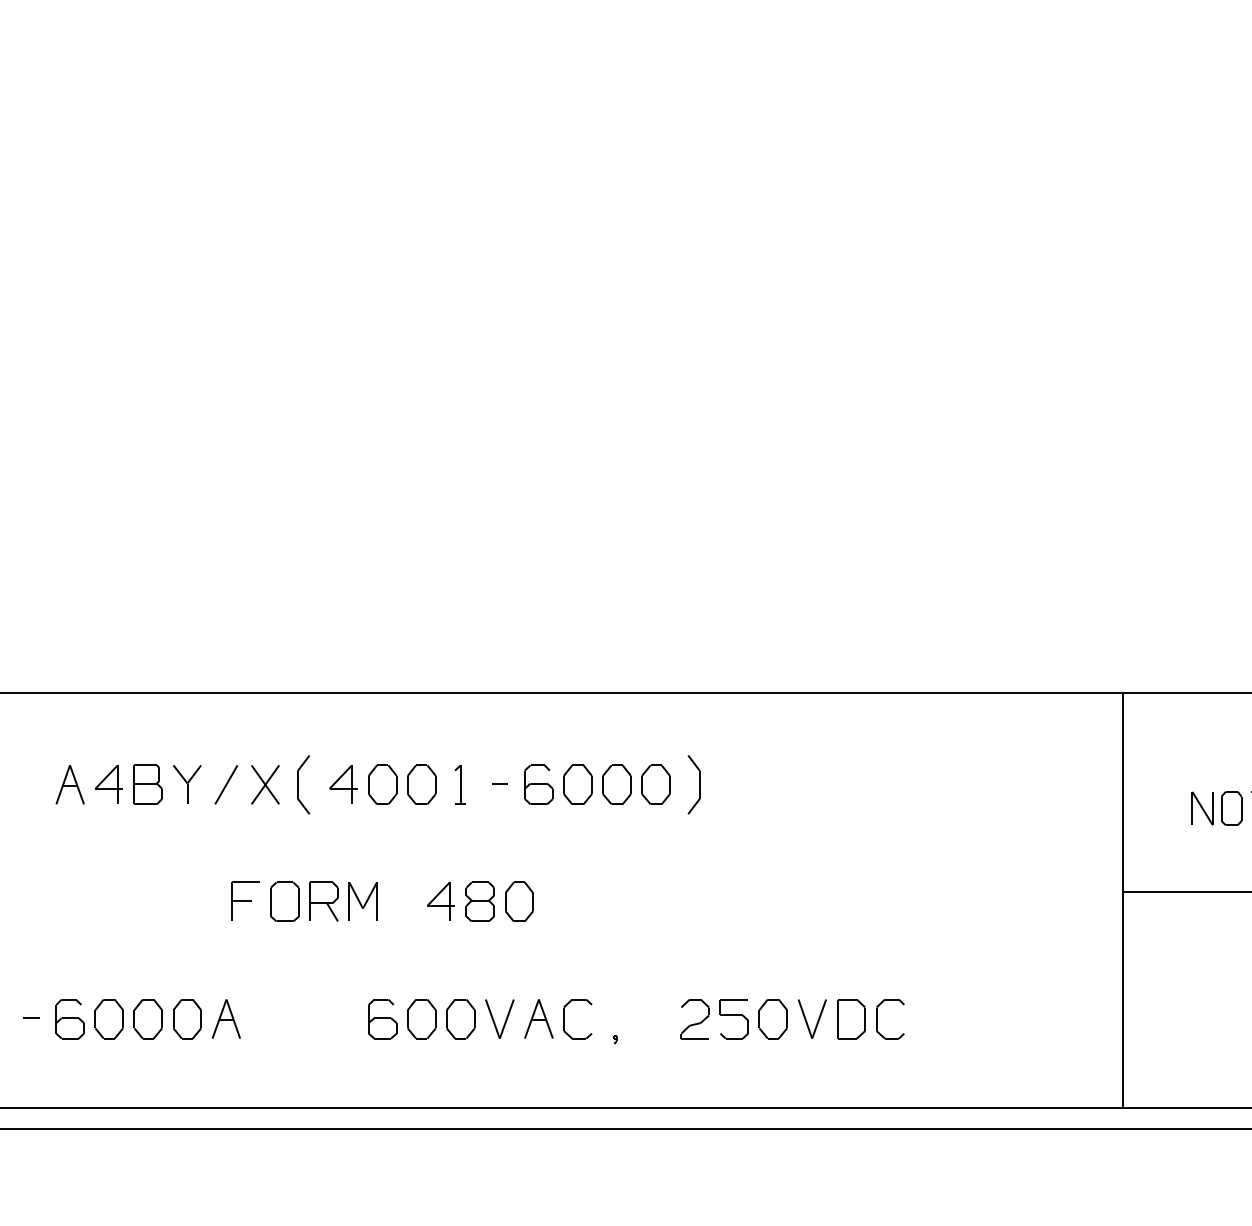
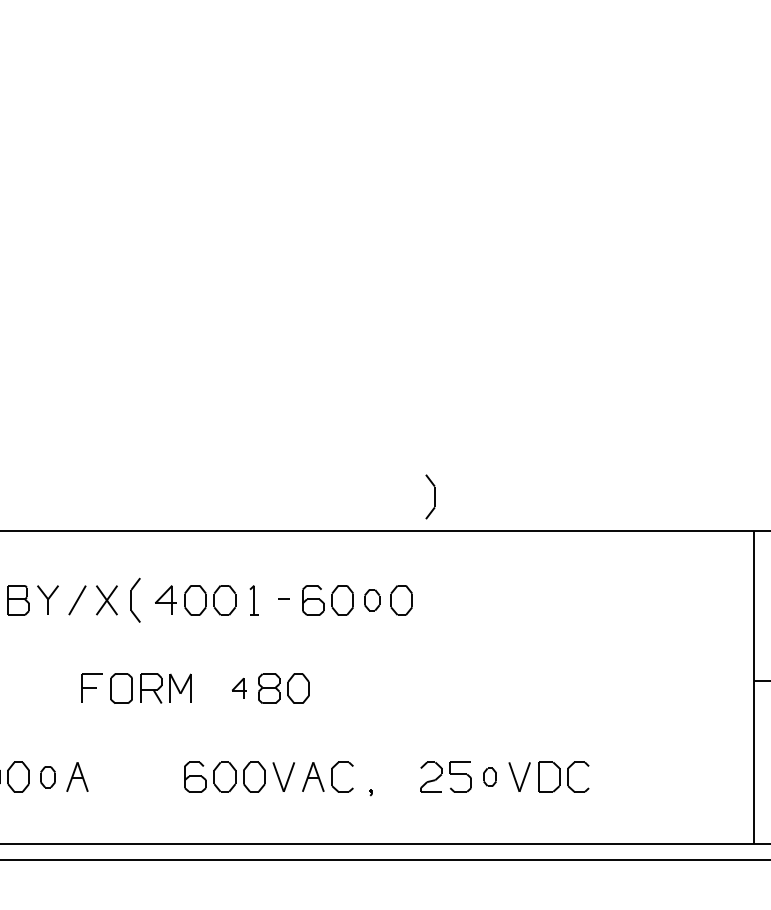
part: (616, 784) -> (371, 600), size x0.7
part: (693, 784) -> (429, 496), moved
part: (440, 901) -> (239, 688), size x0.7
part: (187, 1019) -> (48, 777), size x0.7
part: (772, 1019) -> (489, 777), size x0.6

